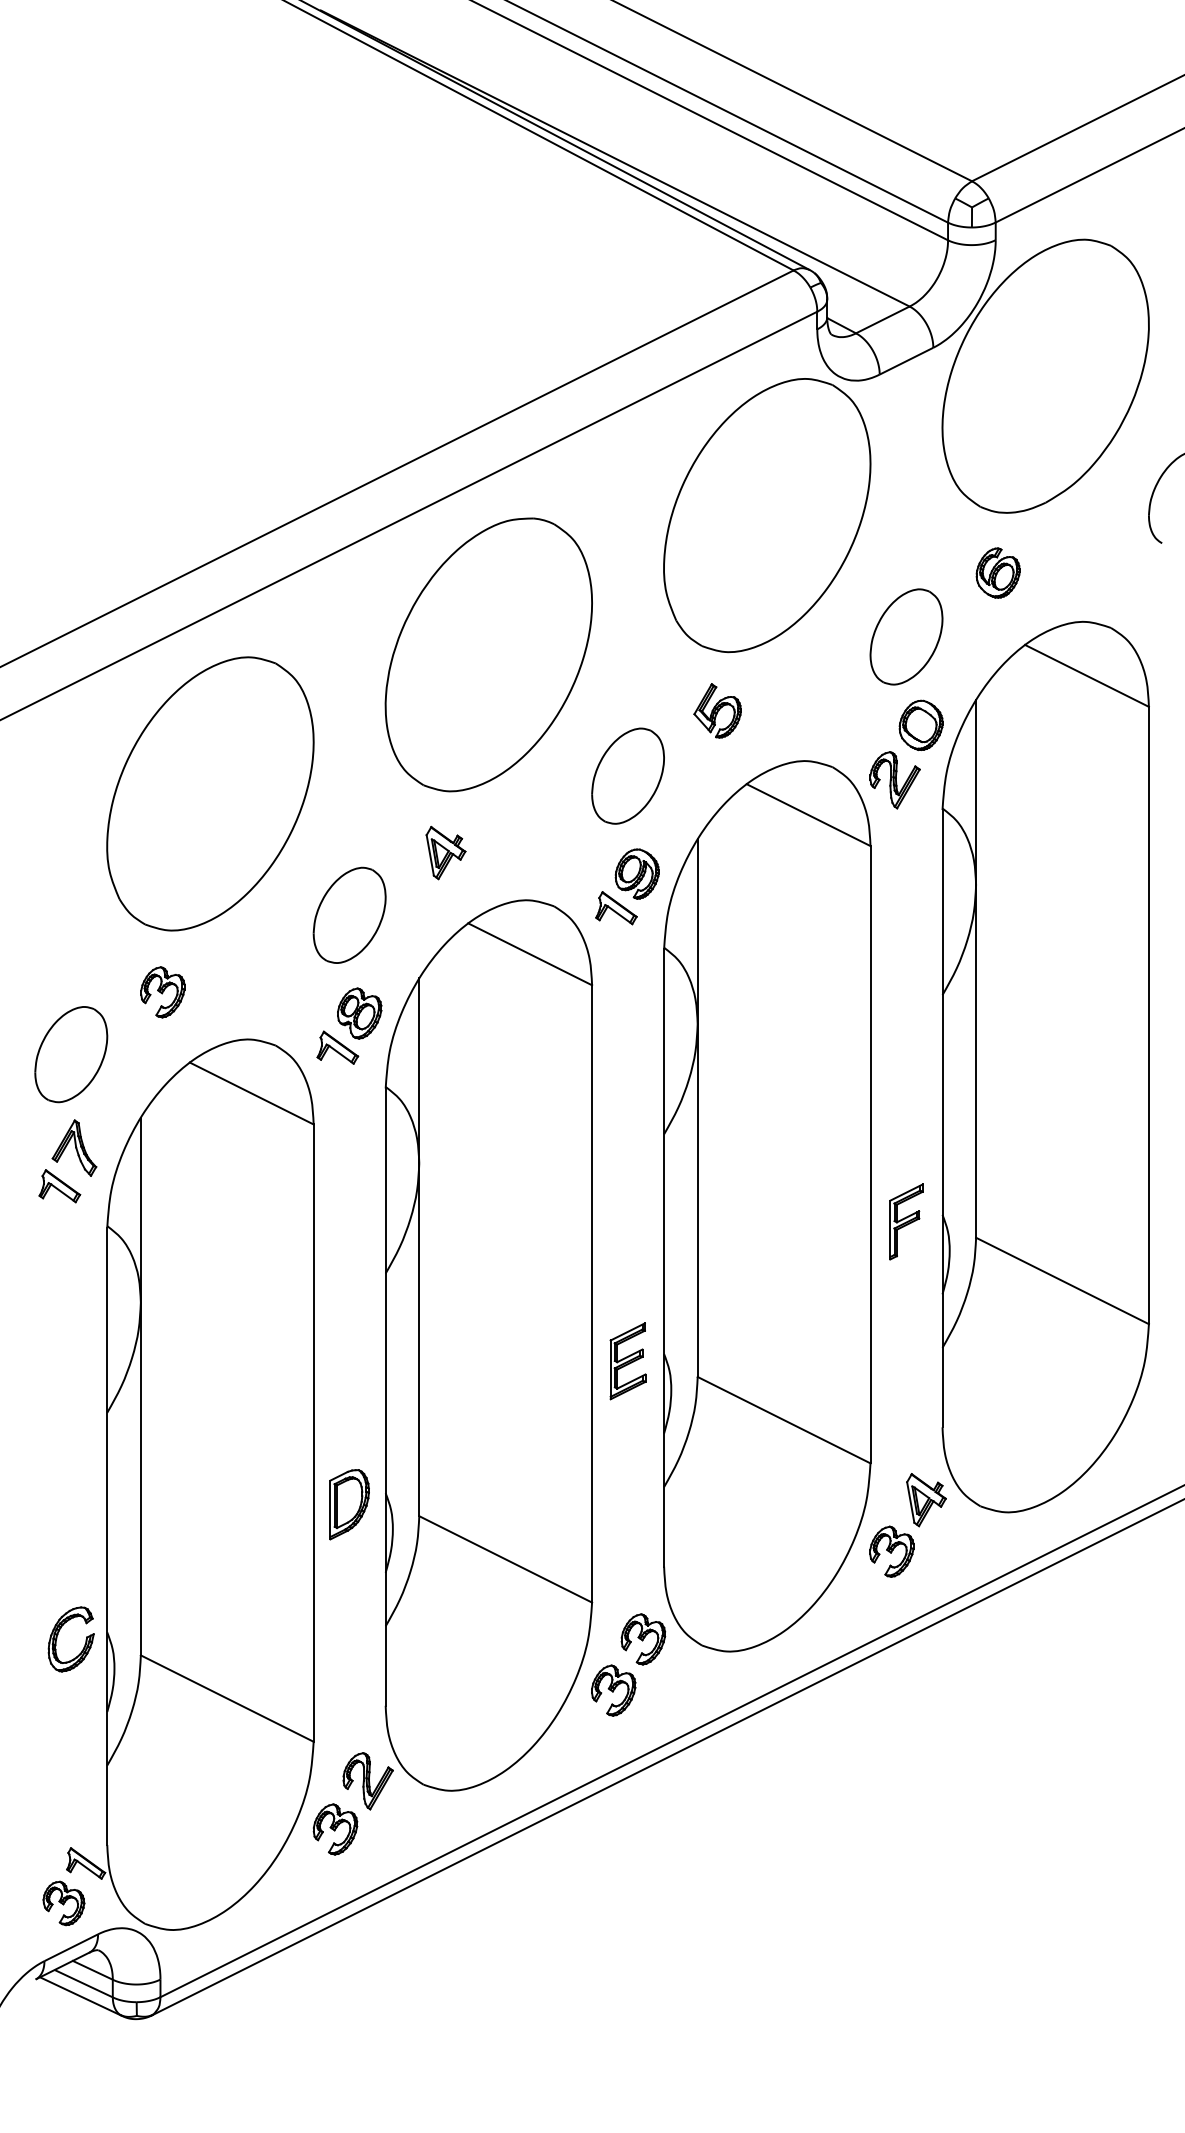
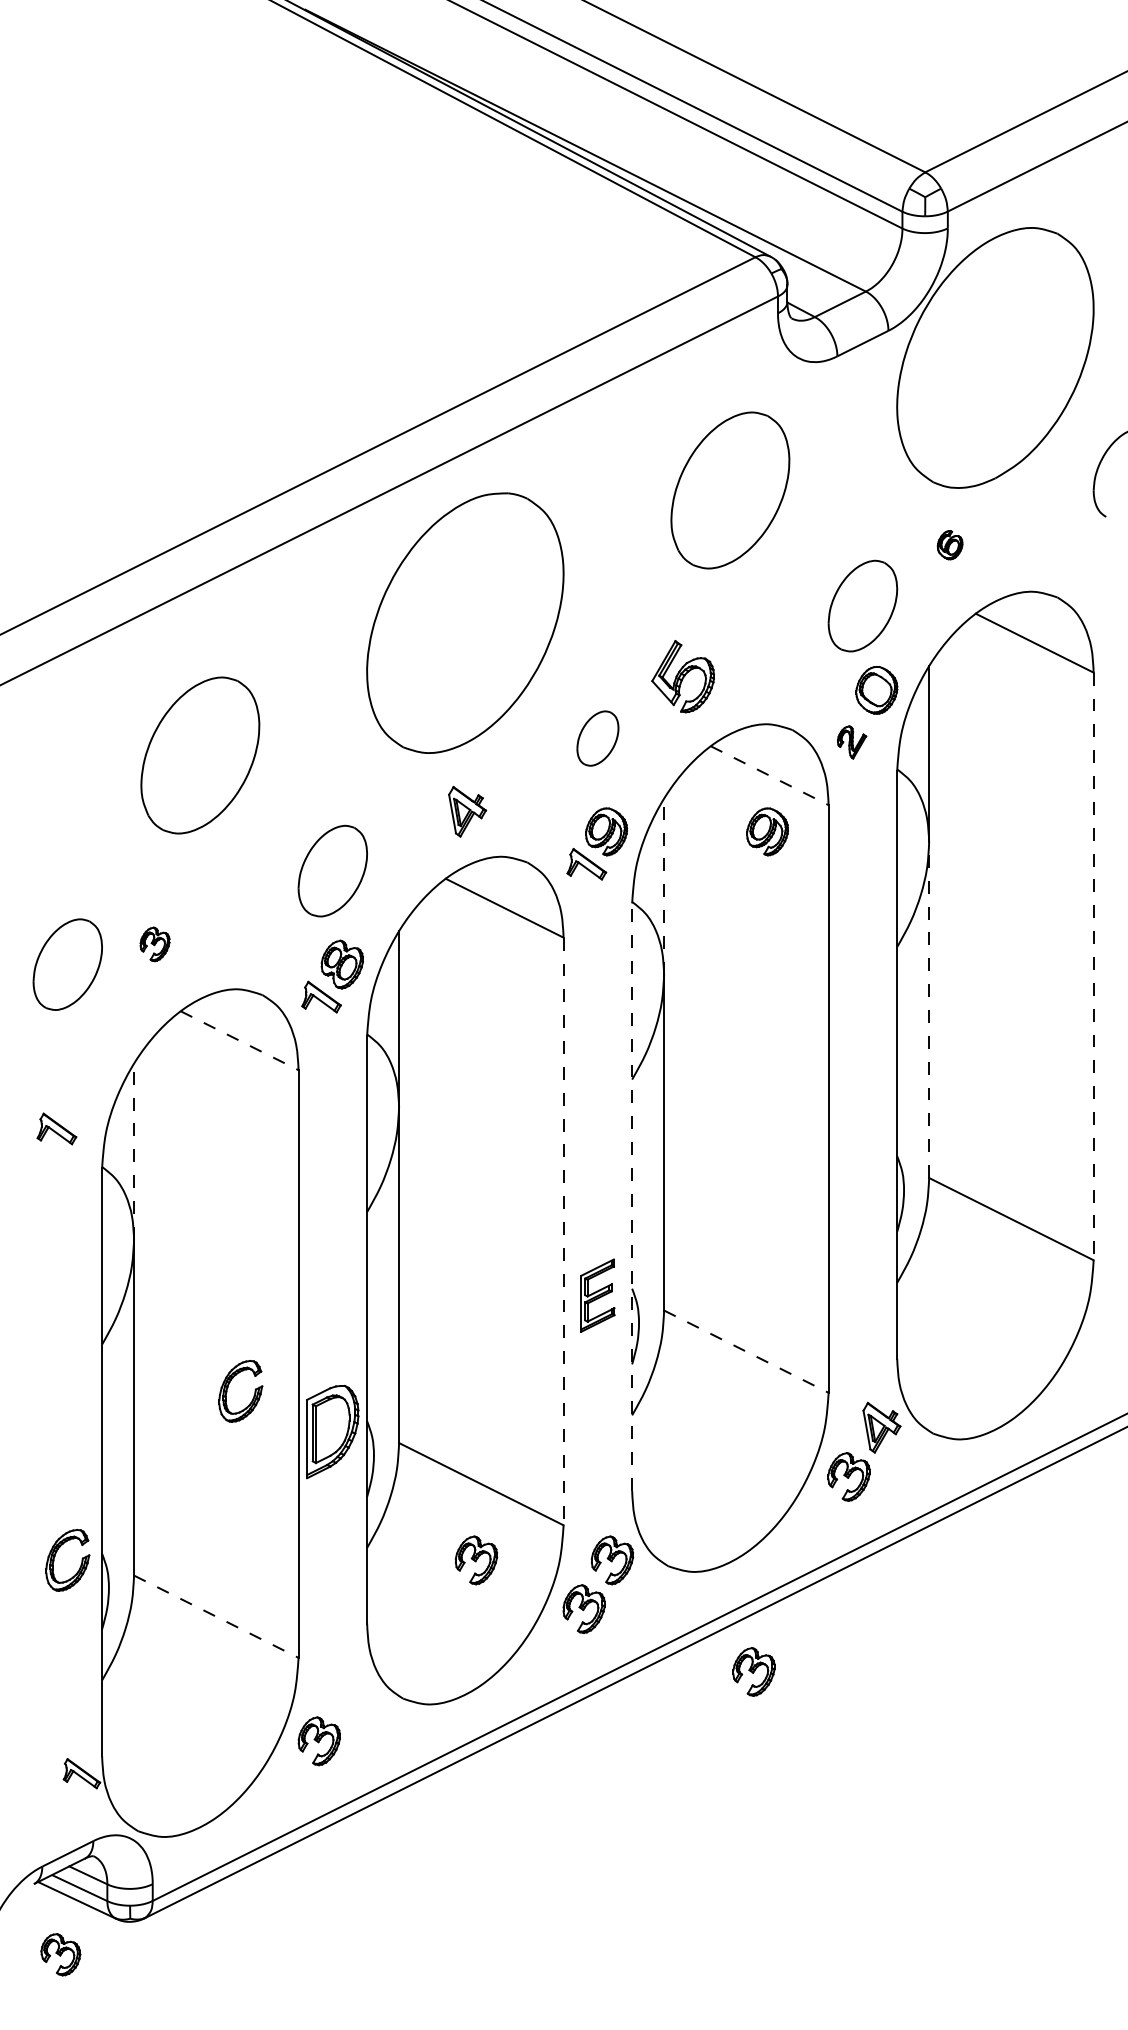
part: (767, 515) -> (730, 490), size x0.6
part: (997, 572) -> (949, 544), size x0.6
part: (716, 709) -> (682, 675), size x1.4
part: (627, 776) -> (597, 738), size x0.6
part: (894, 780) -> (851, 742), size x0.6
part: (210, 793) -> (200, 755), size x0.6
line: (808, 814) -> (769, 775), solid -> dashed
part: (445, 852) -> (467, 811), moved
part: (806, 873) -> (767, 831), added
line: (698, 931) -> (664, 886), solid -> dashed
part: (162, 992) -> (154, 944), size x0.7
line: (1148, 1015) -> (1093, 966), solid -> dashed
part: (70, 1054) -> (67, 964), moved
line: (976, 1061) -> (929, 1010), solid -> dashed
line: (251, 1093) -> (239, 1040), solid -> dashed
part: (74, 1147) -> (70, 1092), removed
line: (141, 1209) -> (134, 1151), solid -> dashed
part: (906, 1221) -> (862, 1162), removed
line: (664, 1258) -> (632, 1197), solid -> dashed
line: (591, 1293) -> (563, 1231), solid -> dashed
line: (784, 1419) -> (746, 1351), solid -> dashed
part: (240, 1457) -> (228, 1387), added
part: (349, 1505) -> (332, 1432), size x1.4
part: (500, 1639) -> (476, 1560), added
line: (227, 1698) -> (216, 1616), solid -> dashed
part: (791, 1756) -> (753, 1671), added
part: (368, 1781) -> (350, 1695), removed
part: (63, 1903) -> (60, 1954), moved

